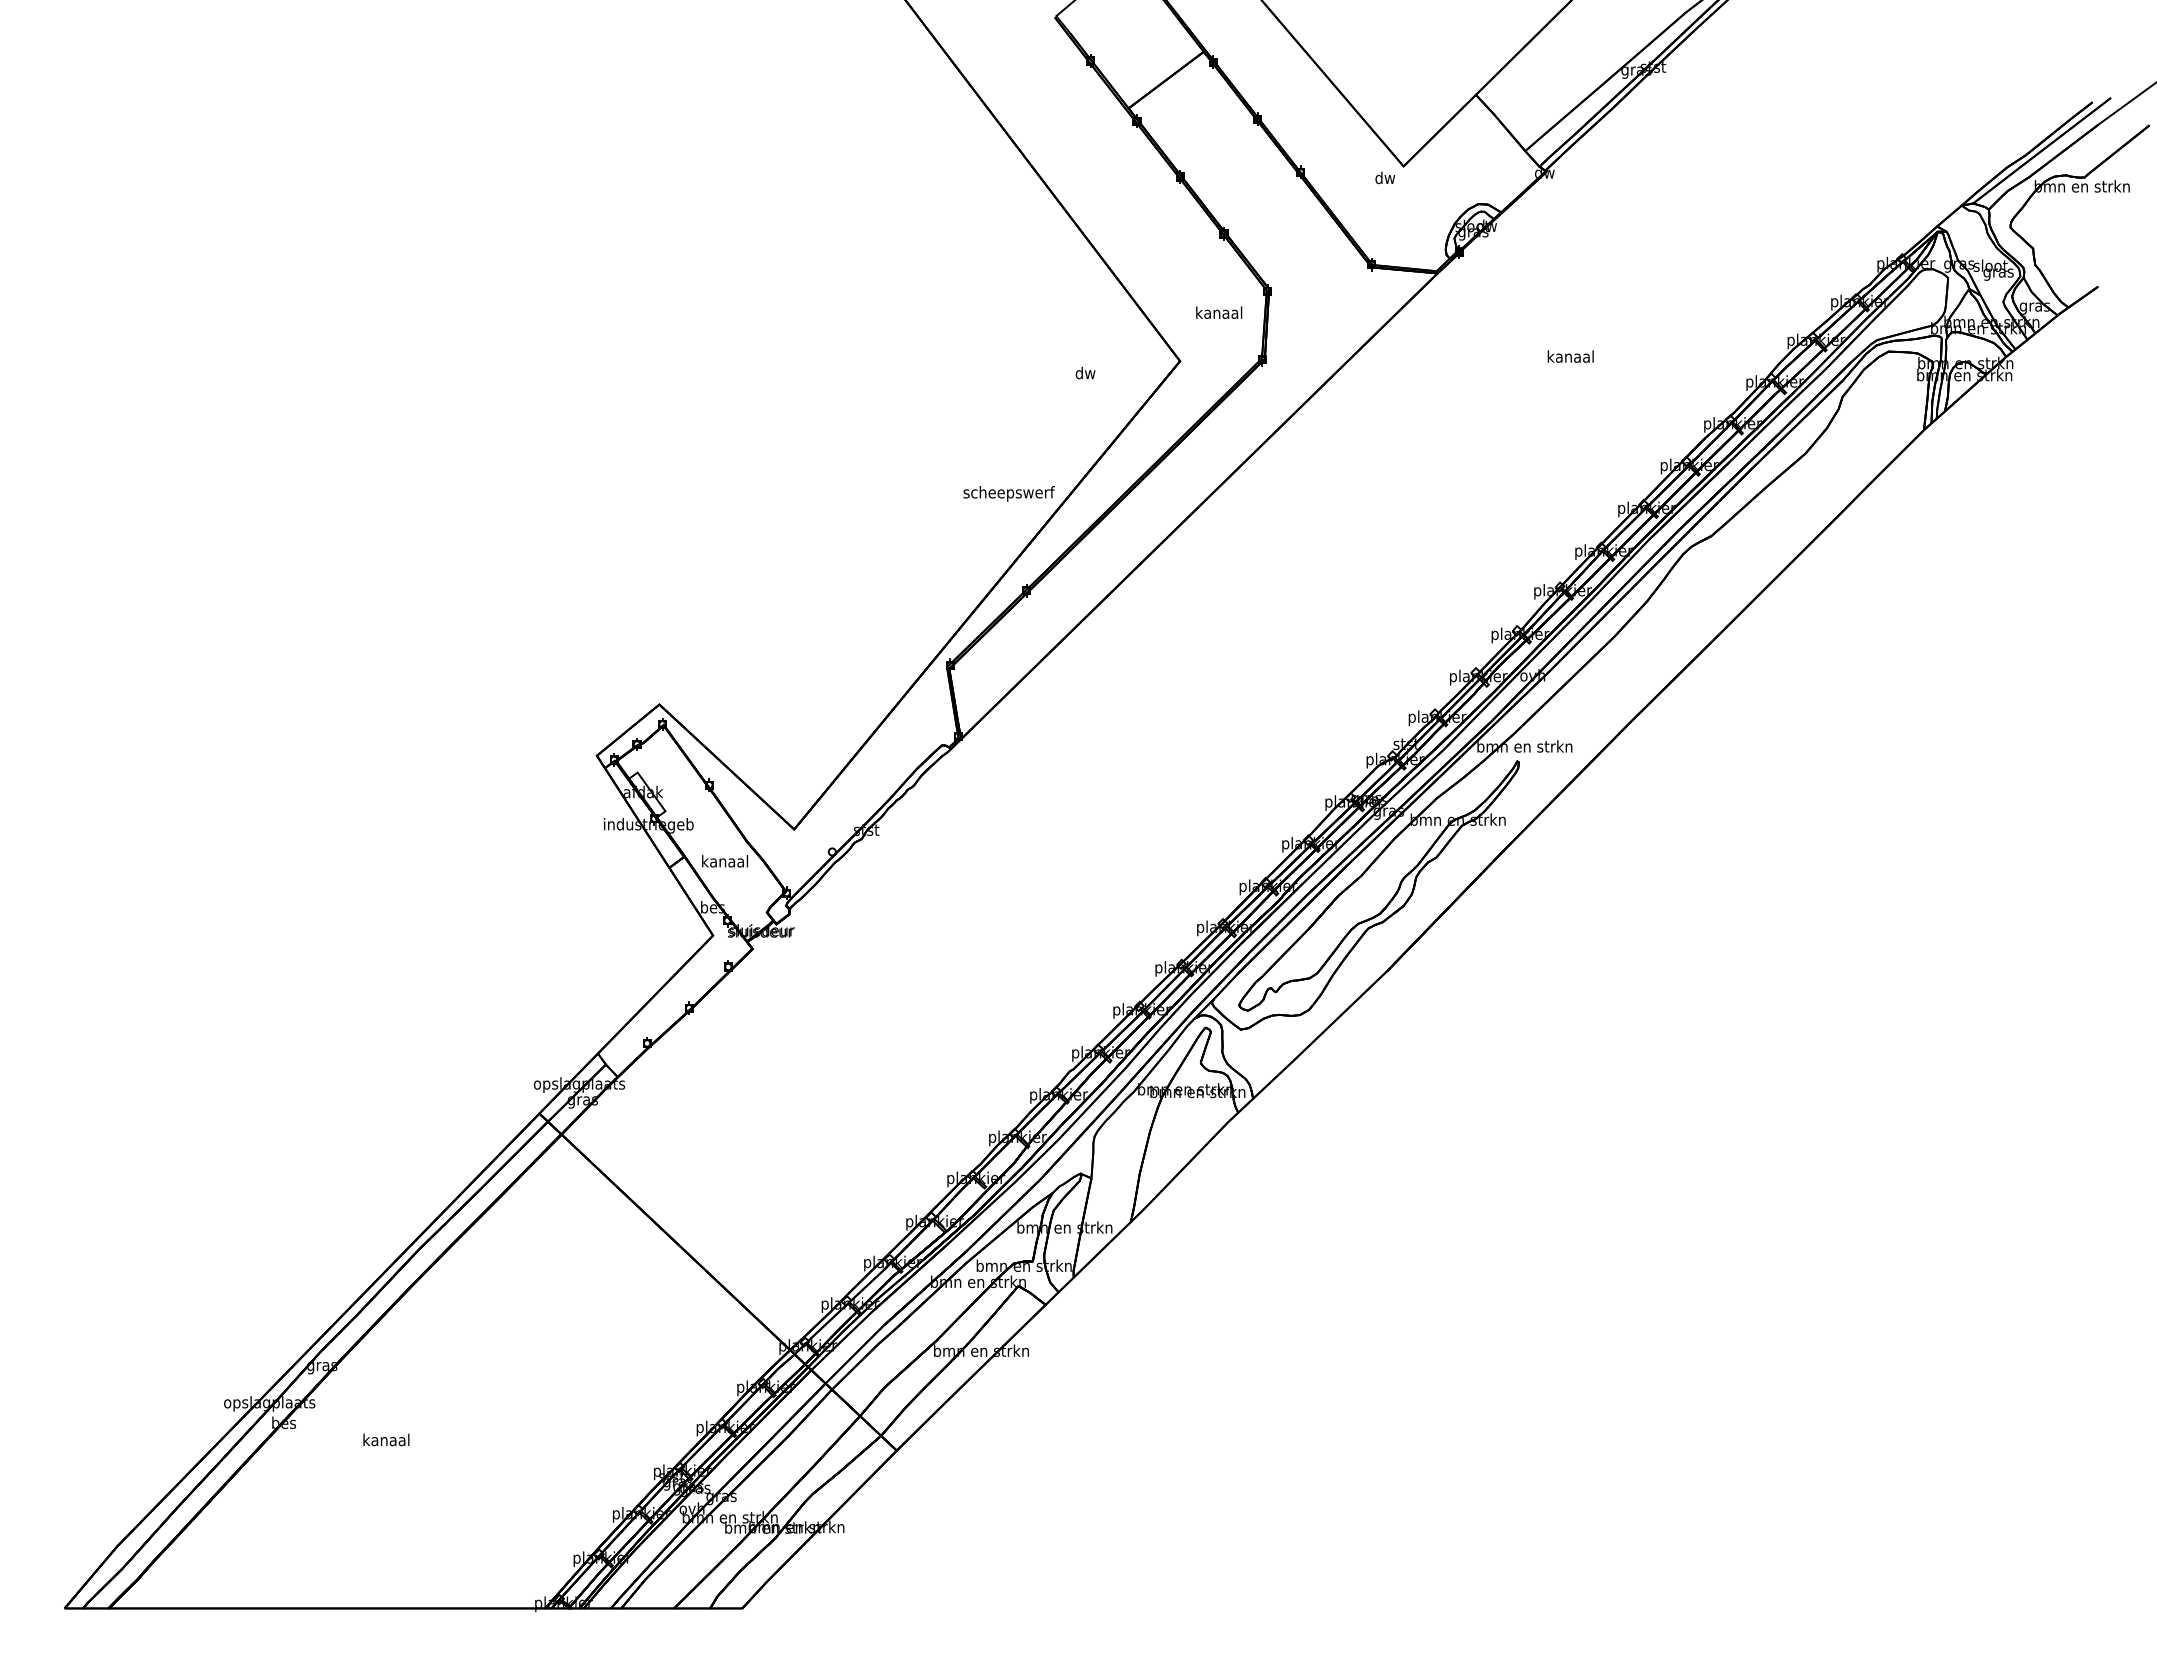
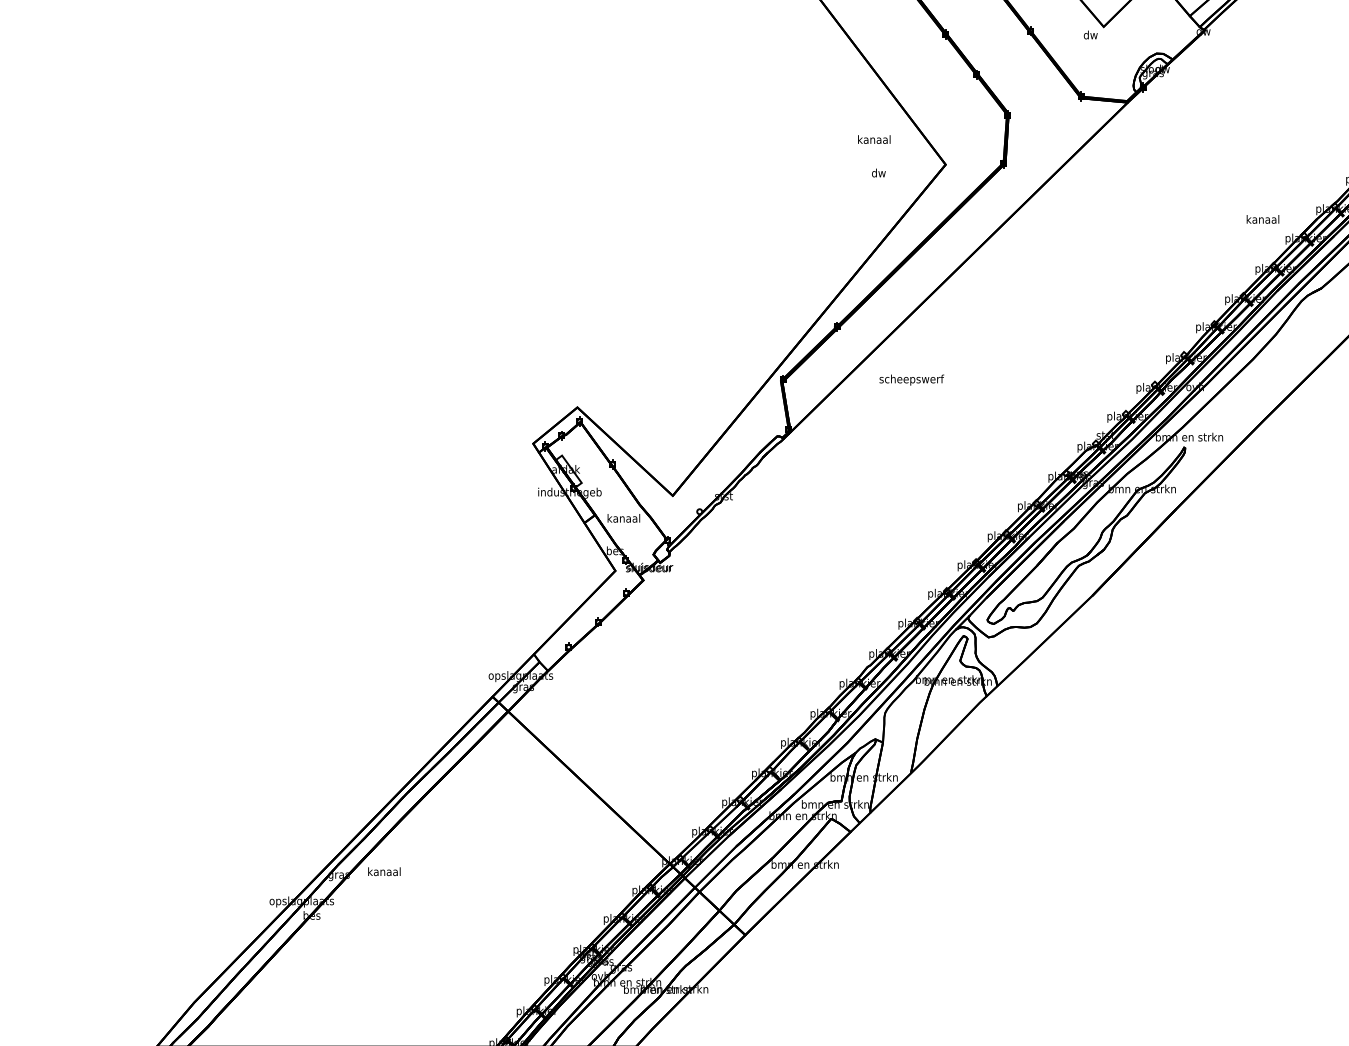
text: (1219, 312) -> (874, 139), moved
text: (1570, 356) -> (1262, 219), moved
text: (1008, 493) -> (911, 379), moved
text: (386, 1439) -> (384, 871), moved

